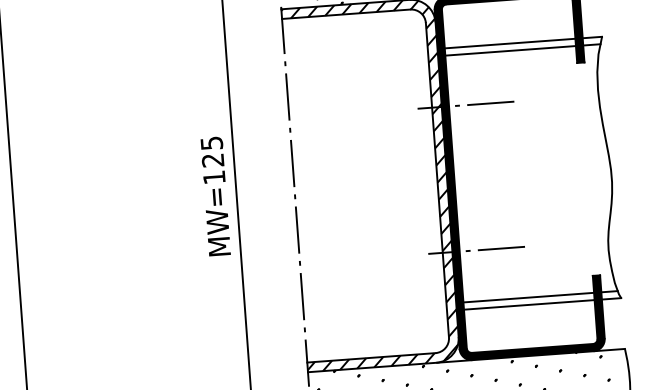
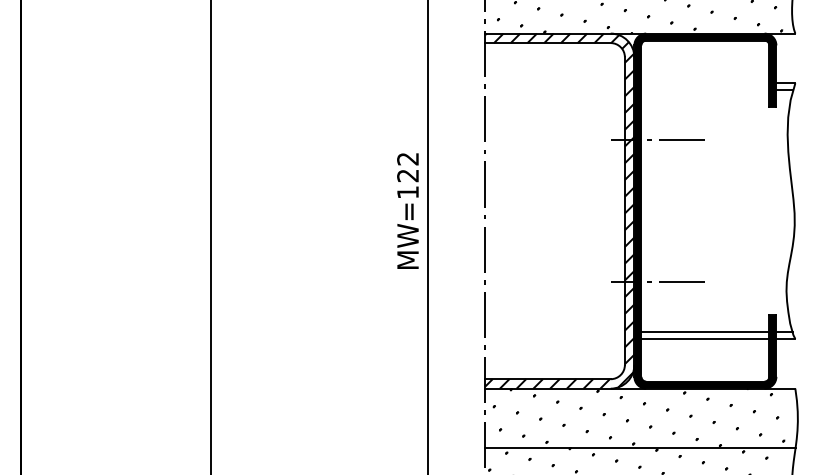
line: (510, 43) -> (705, 83), removed
line: (510, 50) -> (705, 90), removed
text: (211, 143) -> (407, 159), MW=125 -> MW=122

